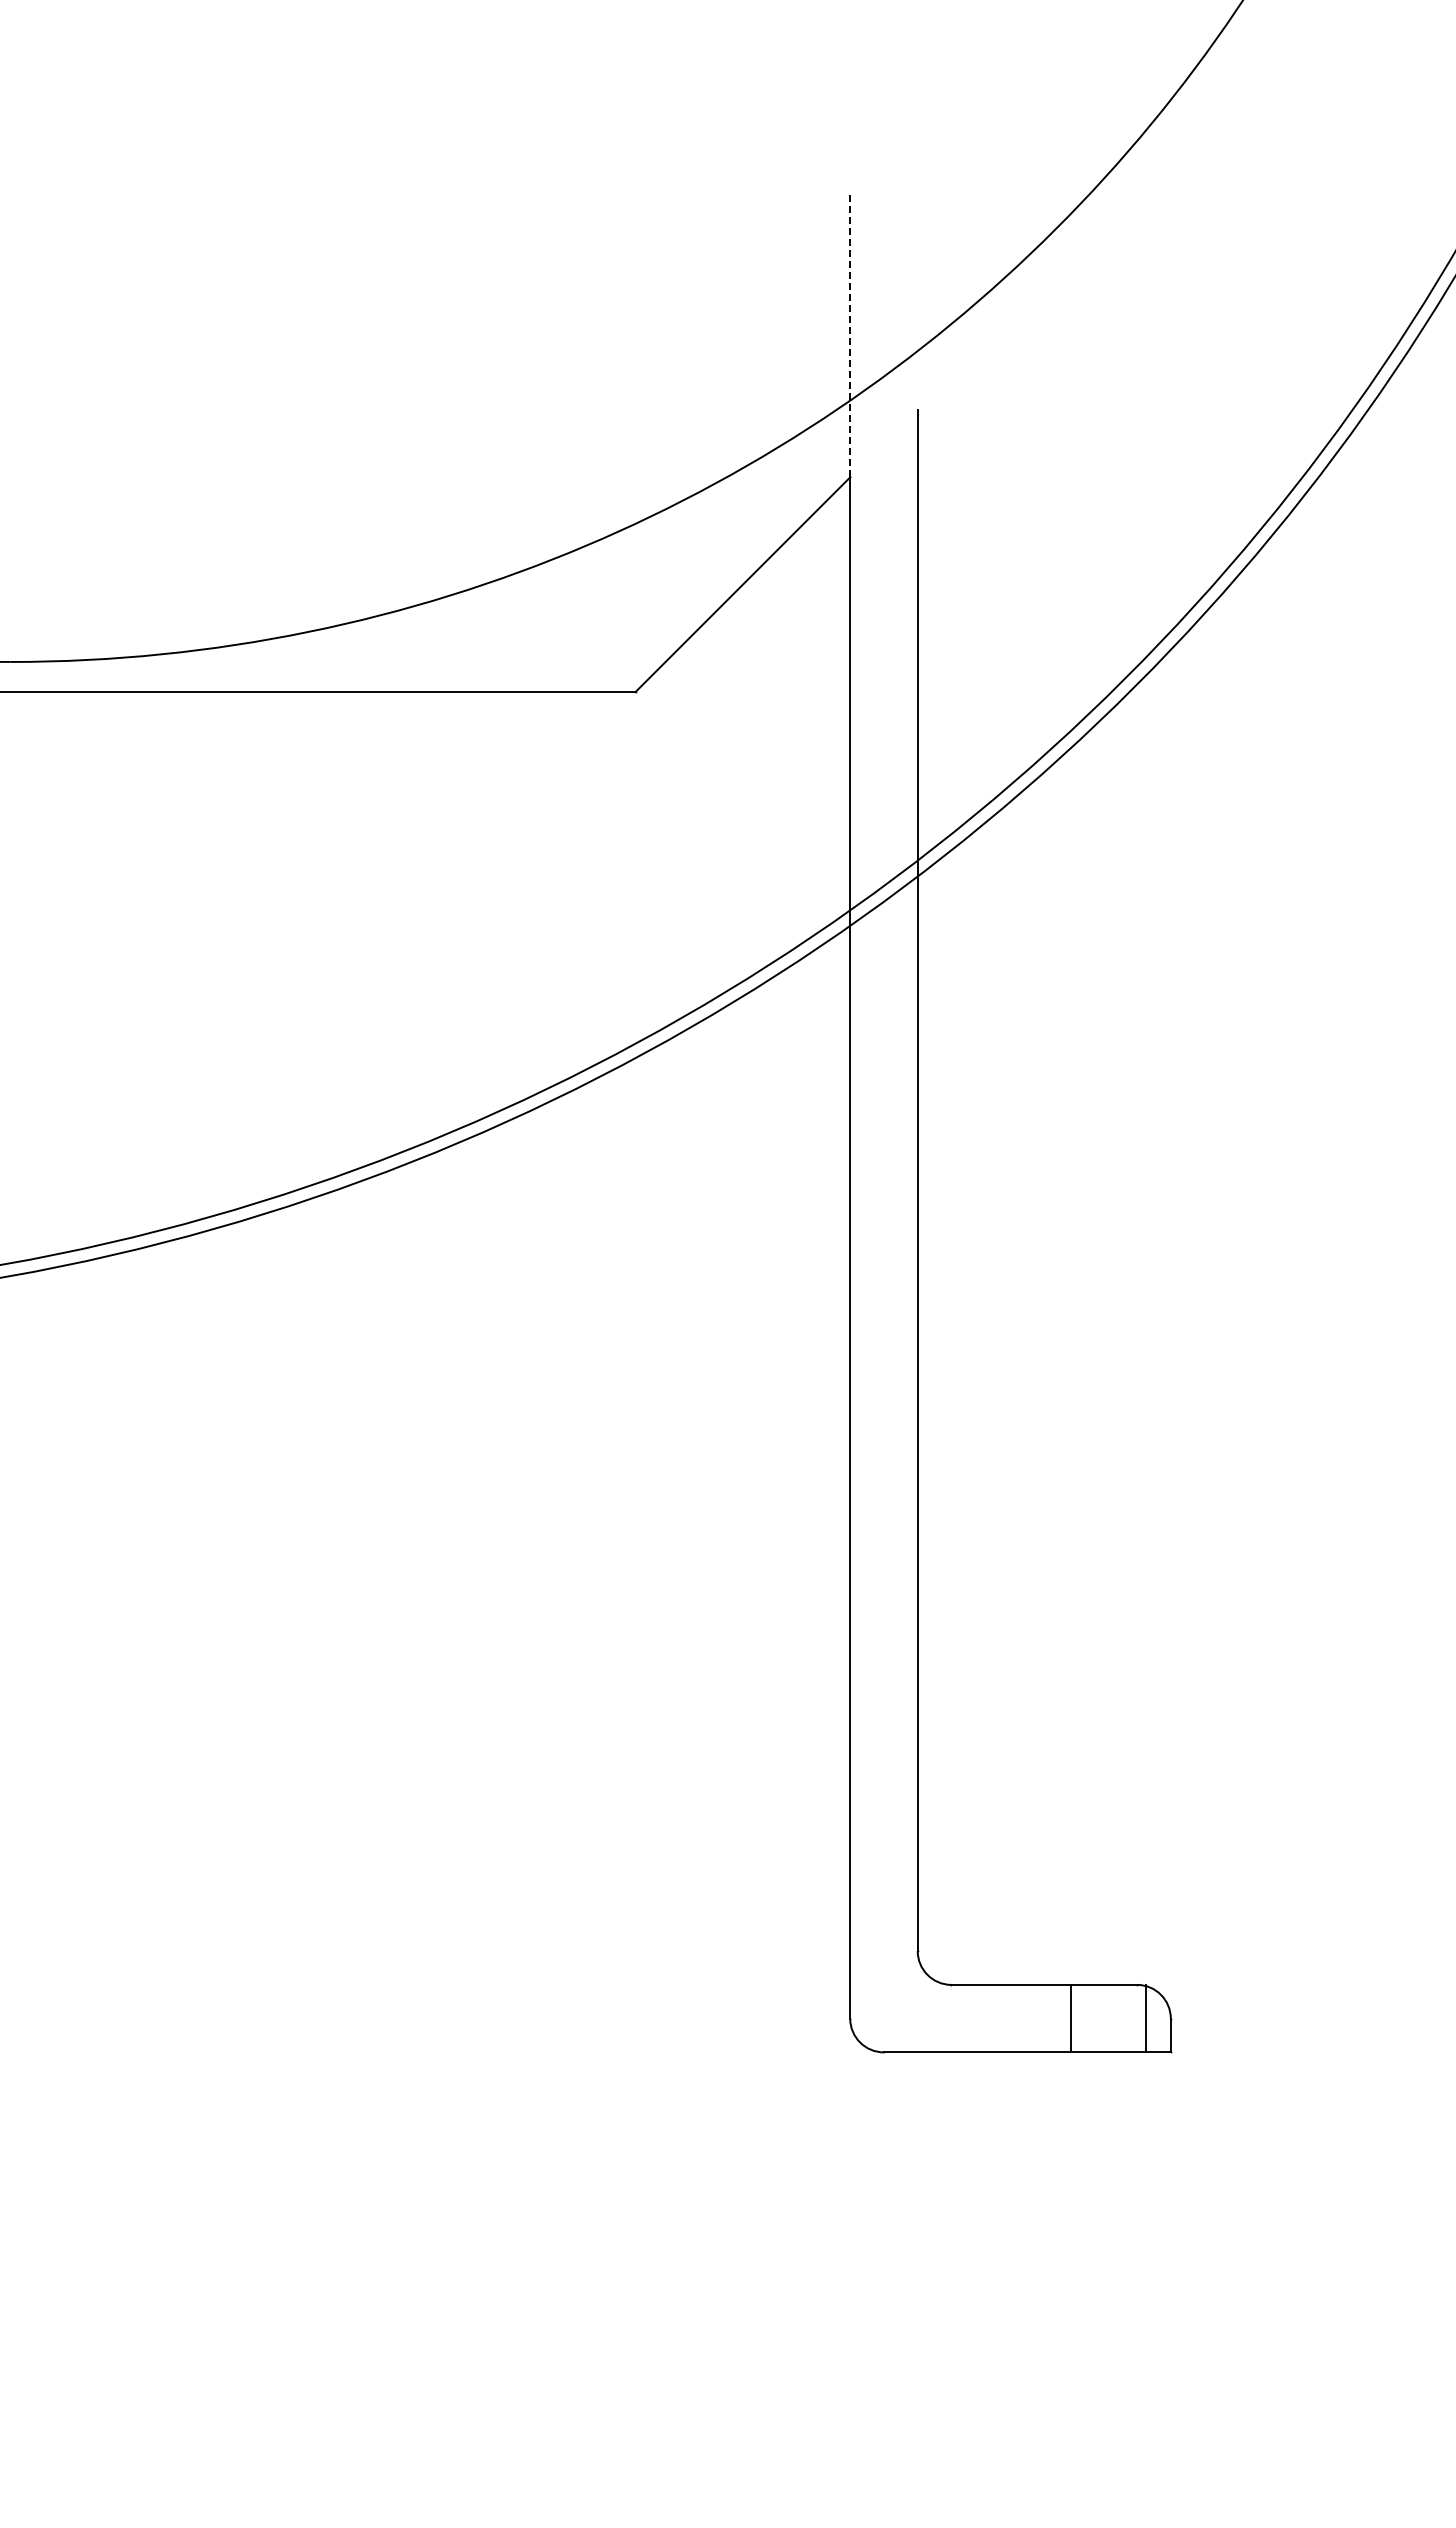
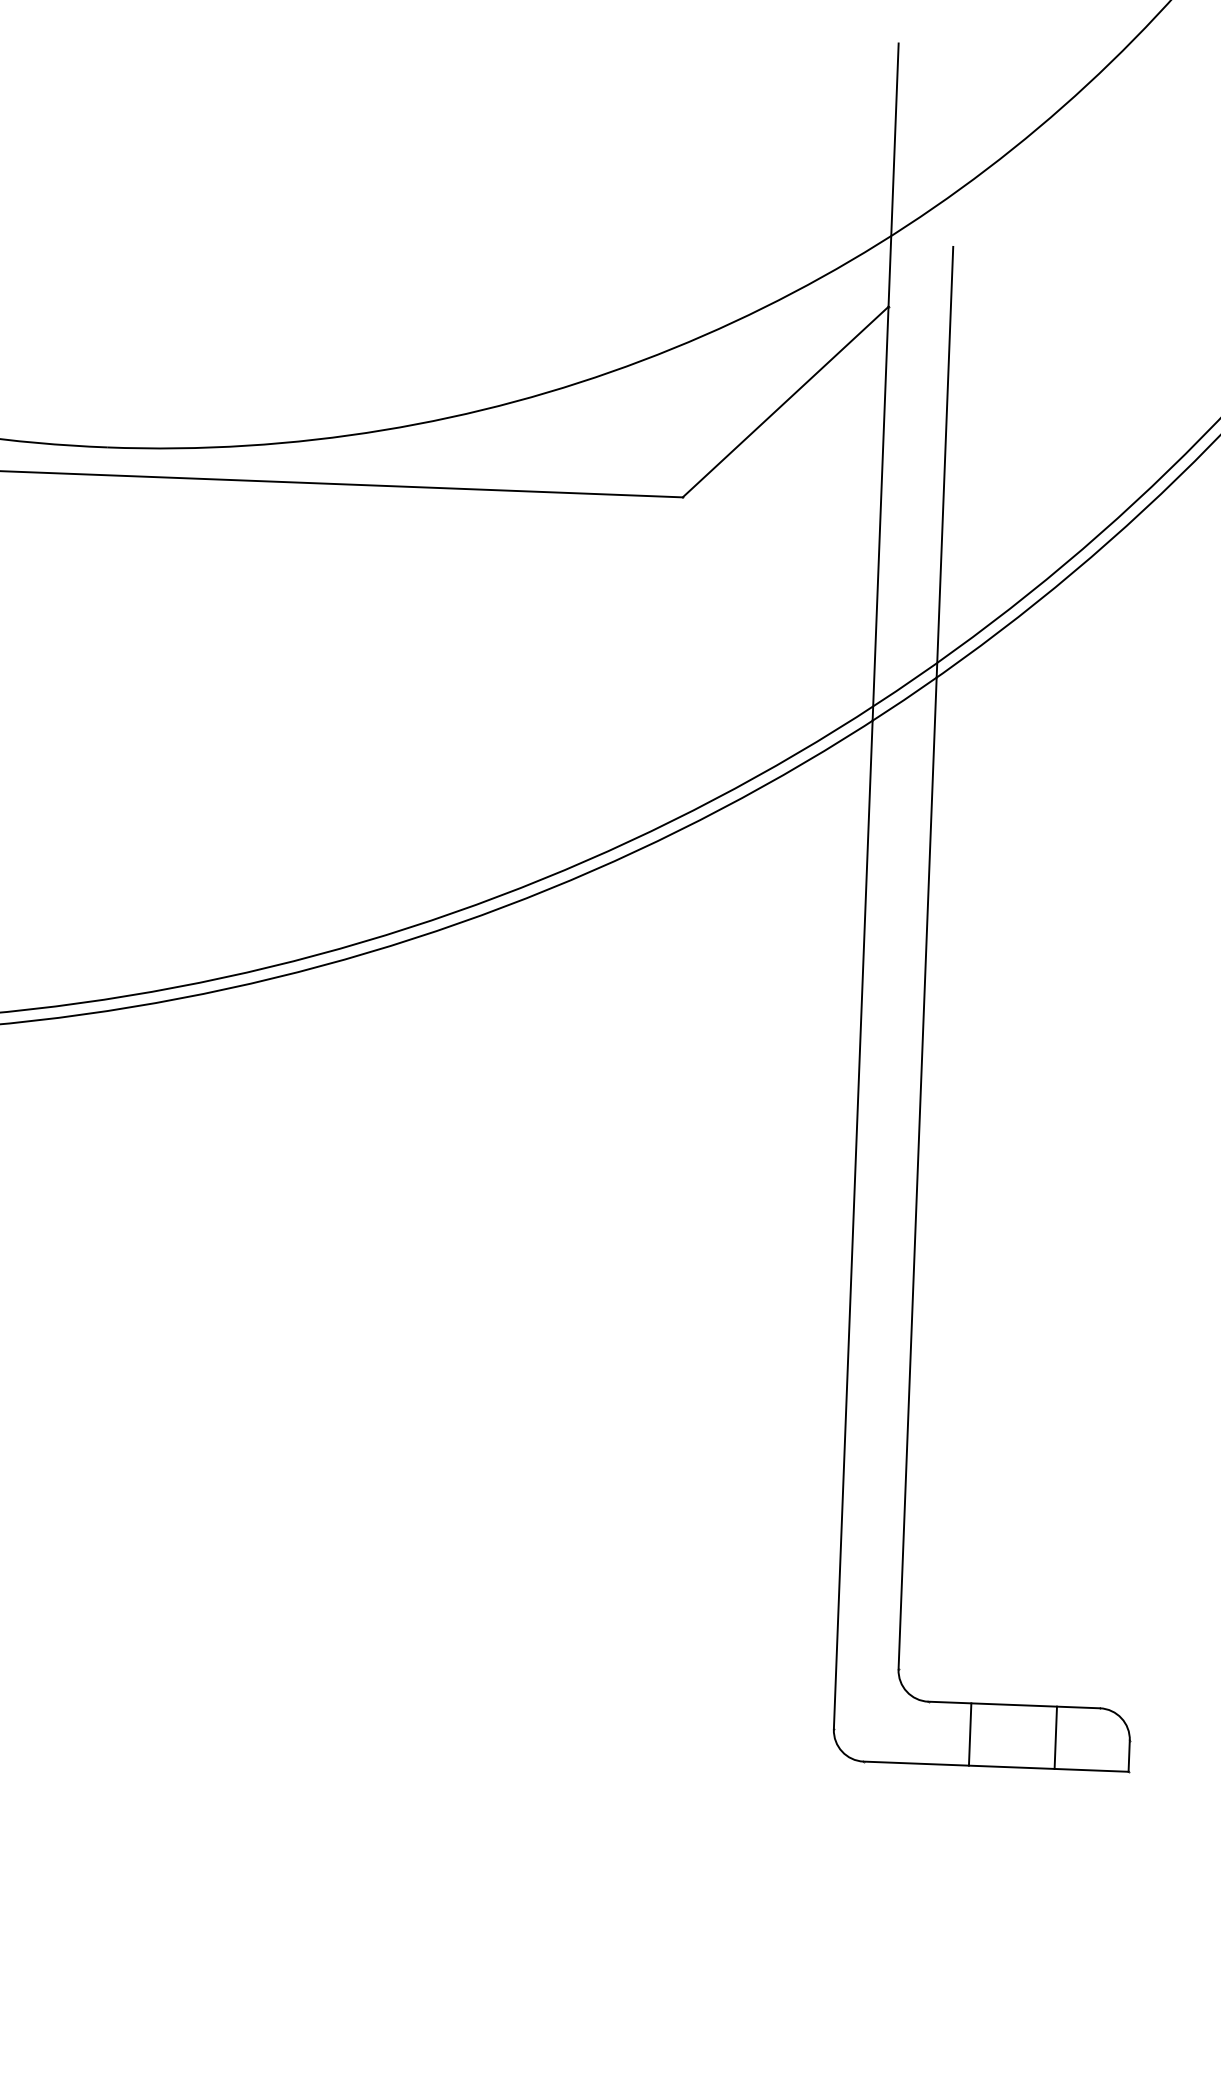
line: (850, 334) -> (893, 174), dashed -> solid
line: (1070, 2018) -> (969, 1734), moved
line: (1145, 2018) -> (1055, 1737), moved

